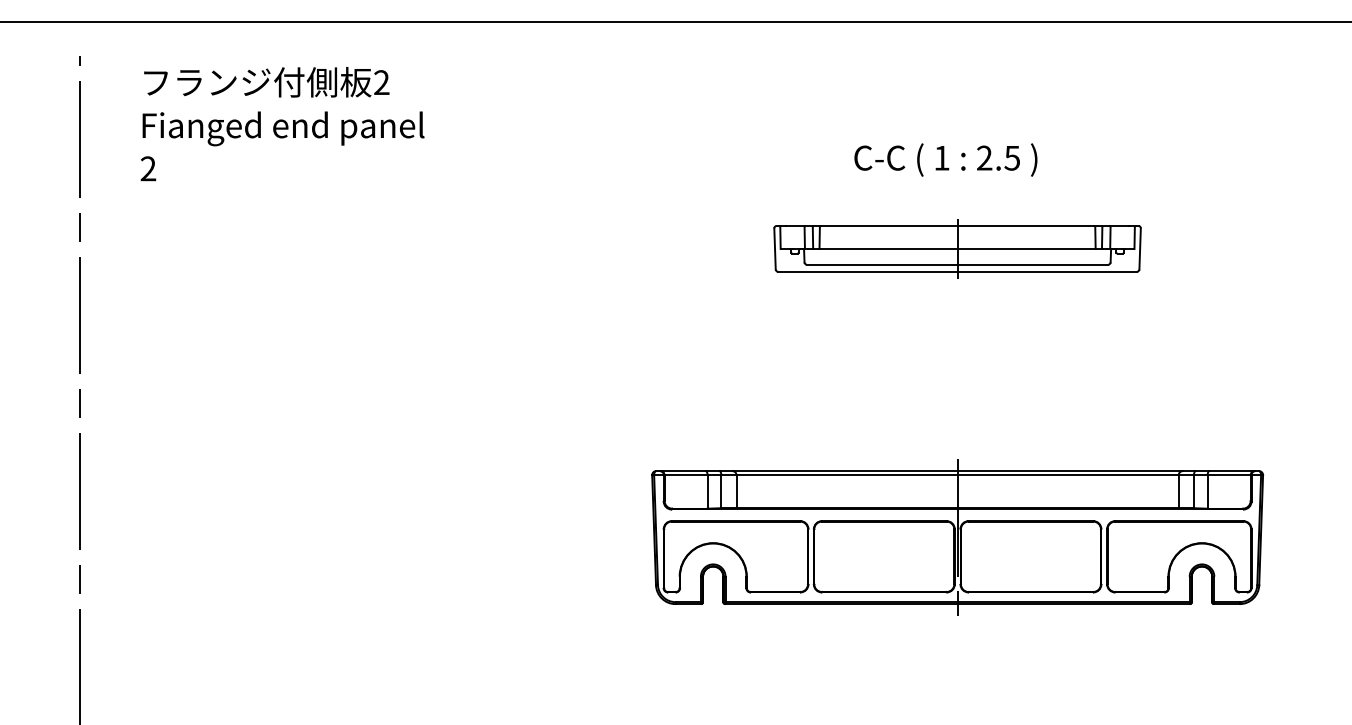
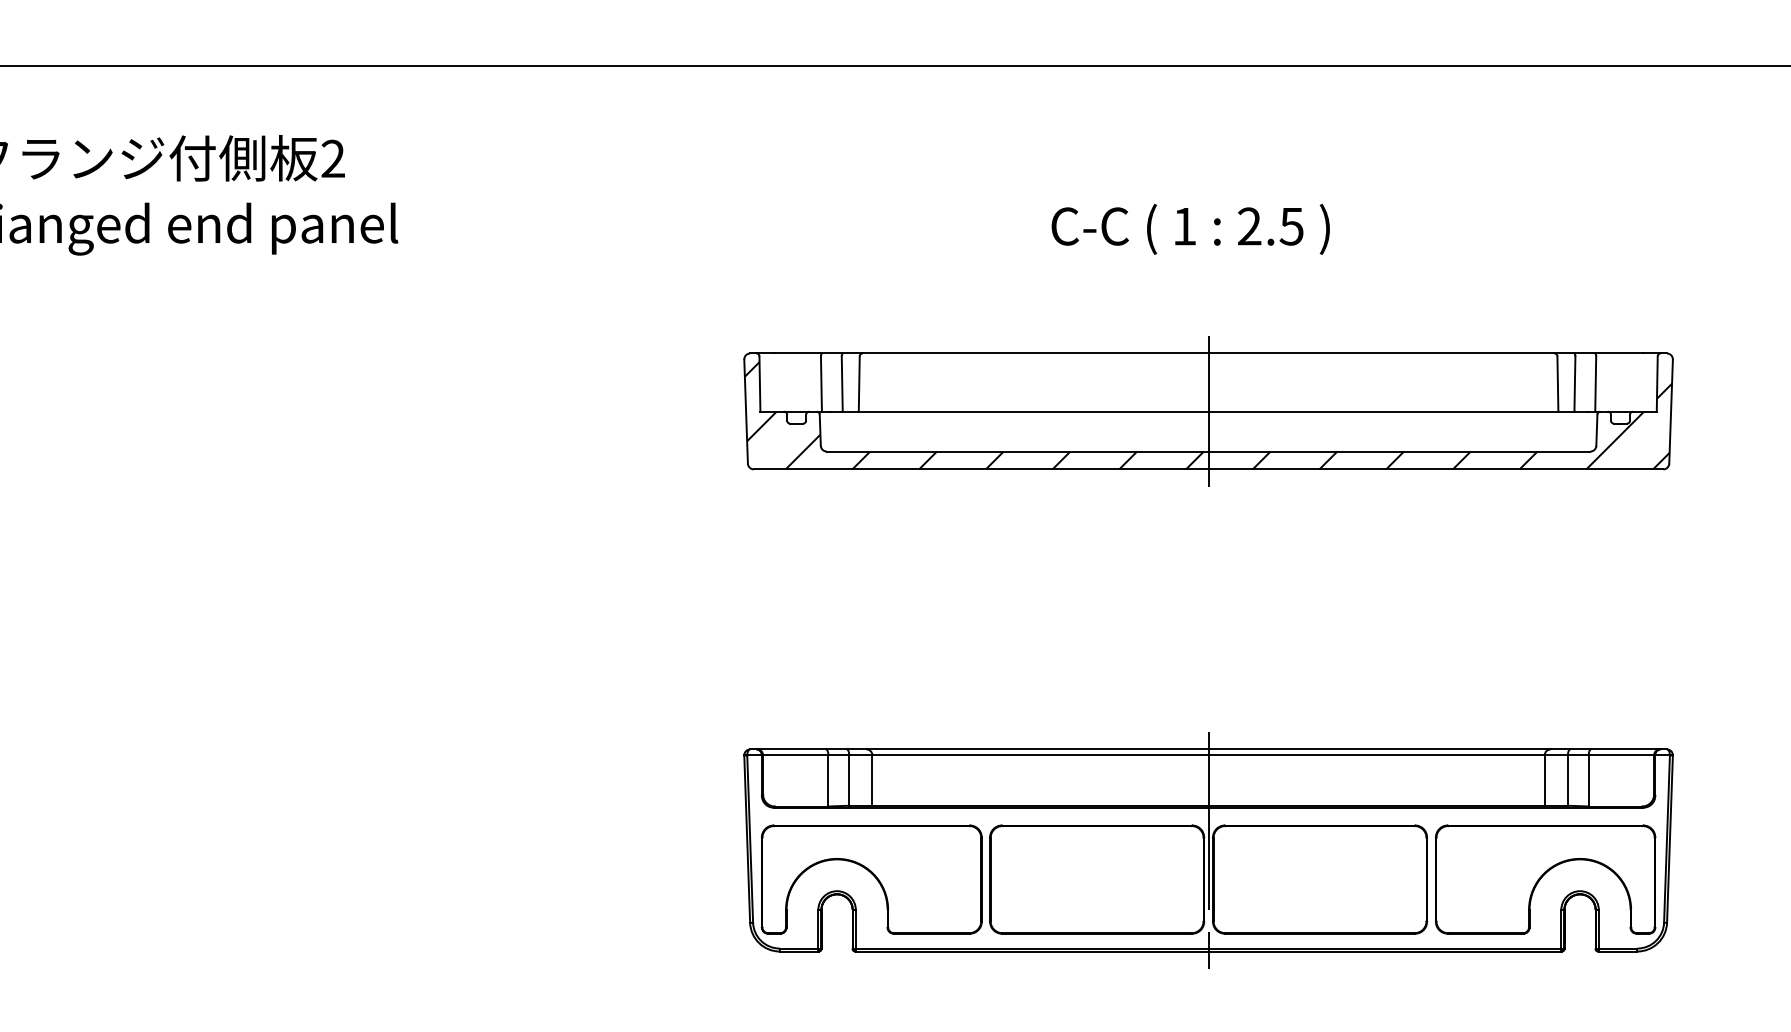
text: (945, 159) -> (1190, 228), moved
part: (957, 248) -> (1208, 410), size x1.67

